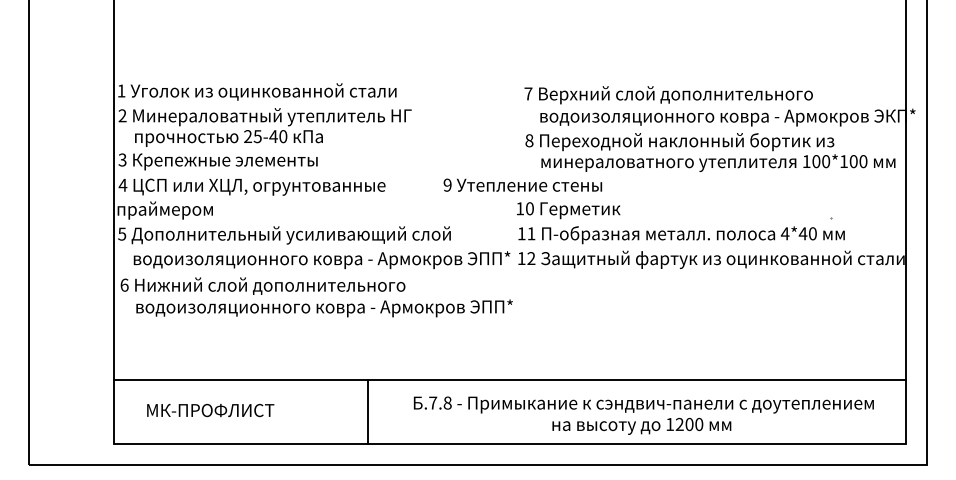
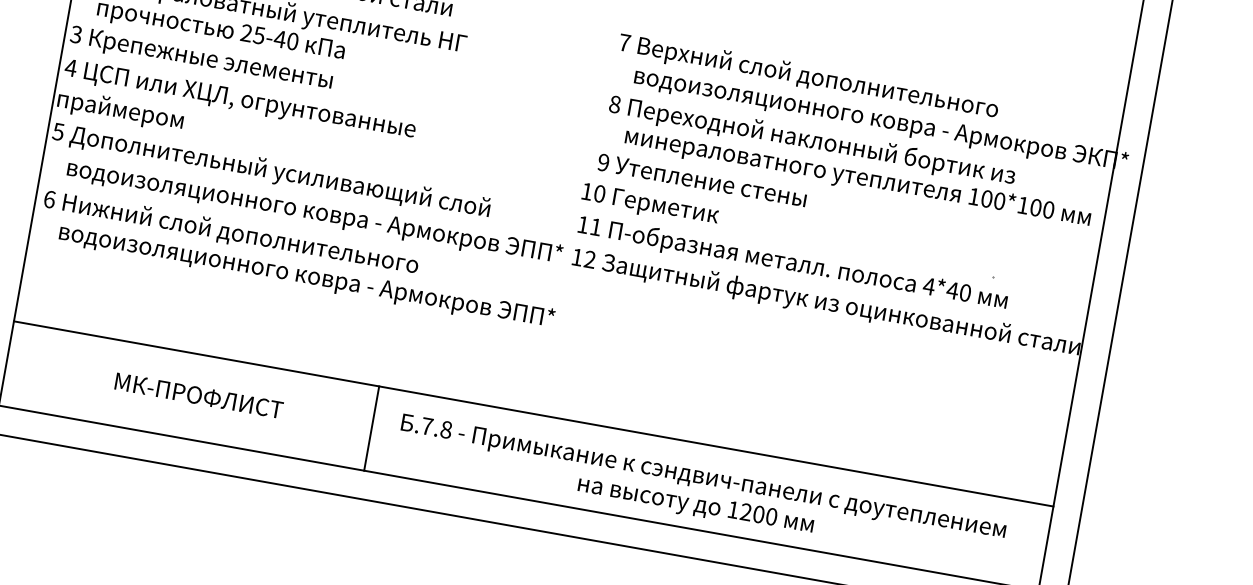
text: (522, 184) -> (702, 179), moved
text: (210, 410) -> (198, 395), moved
line: (368, 411) -> (371, 427), moved

